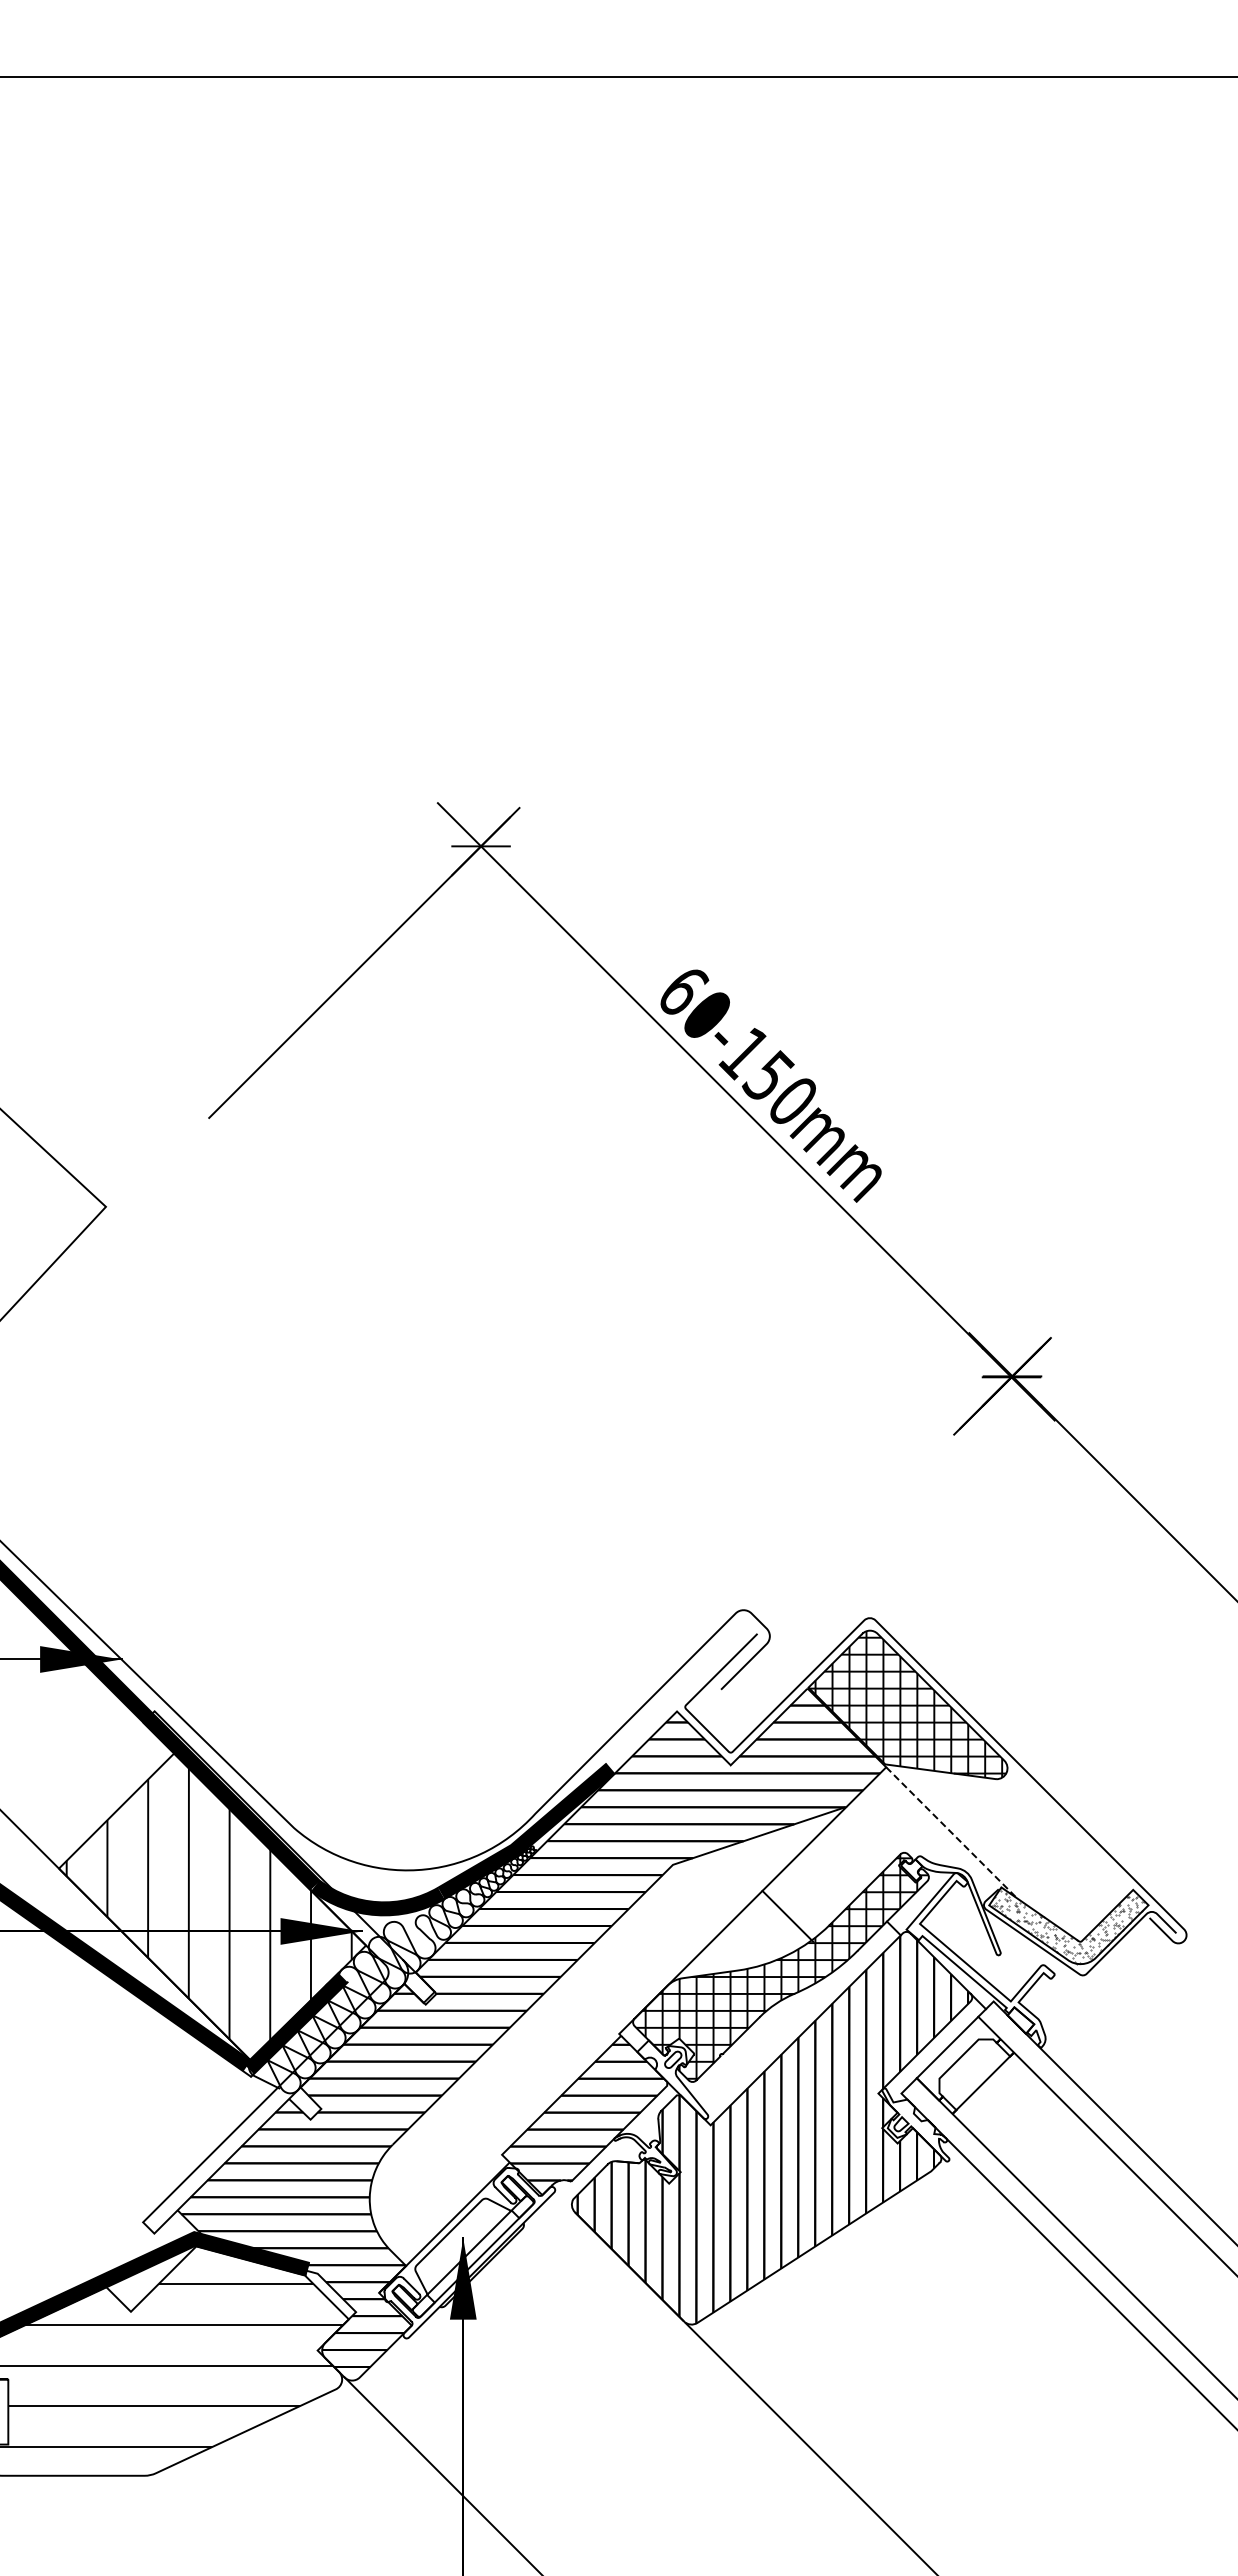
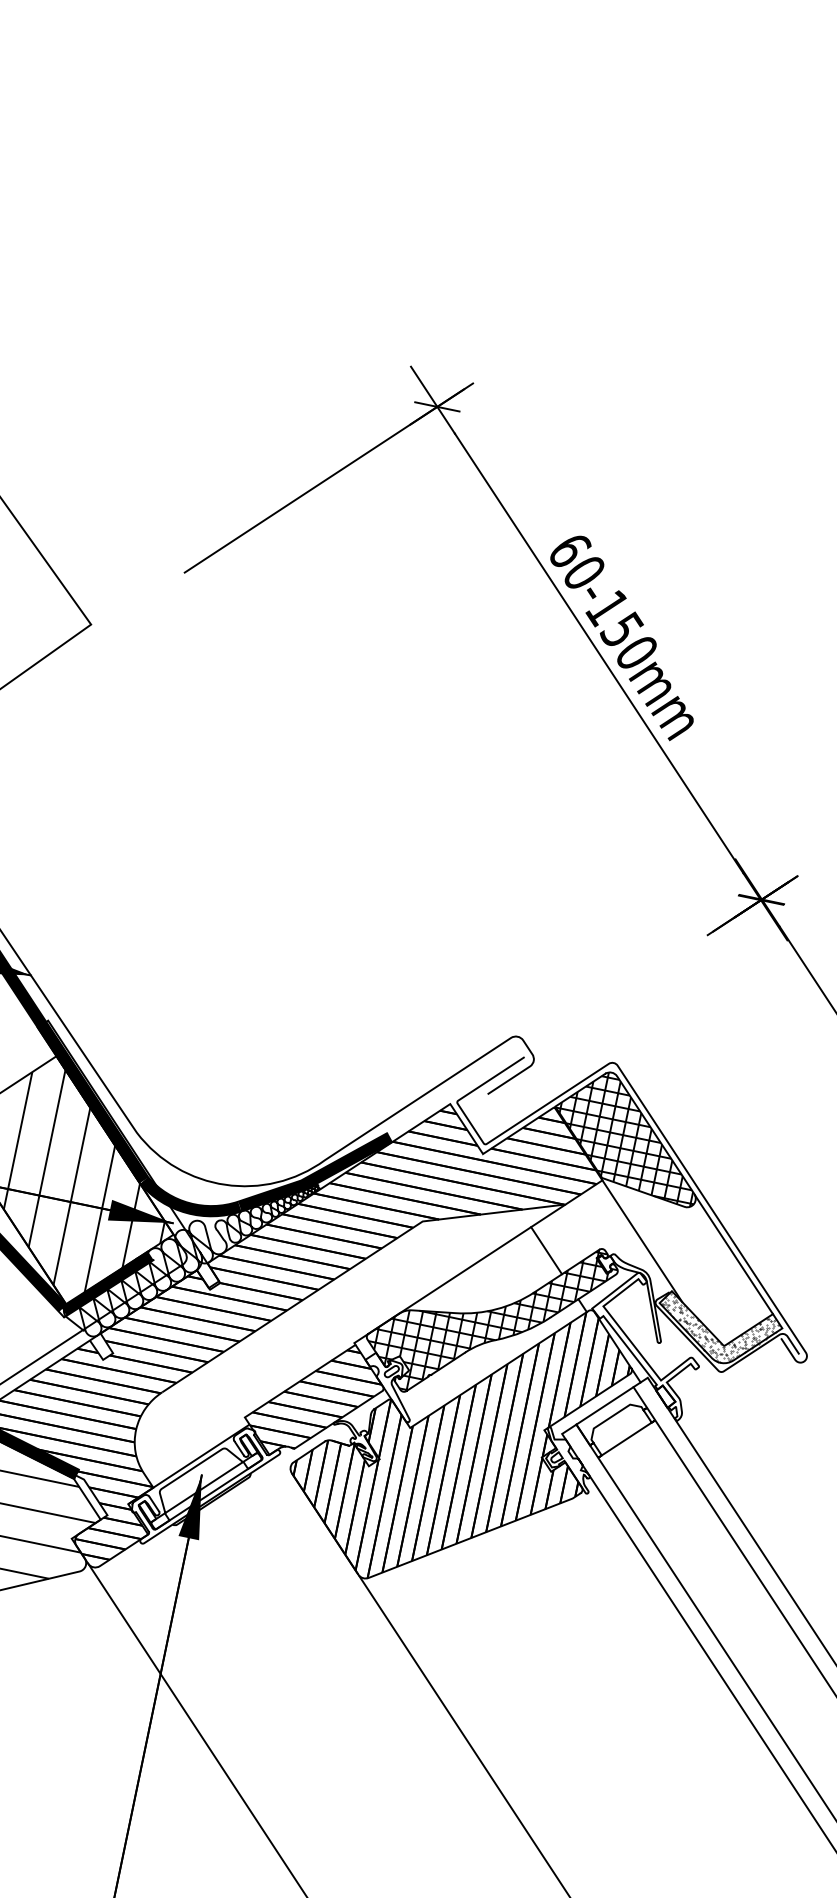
line: (1069, 1825) -> (734, 1254), added
line: (951, 1832) -> (642, 1240), dashed -> solid
line: (787, 1915) -> (546, 1250), moved

